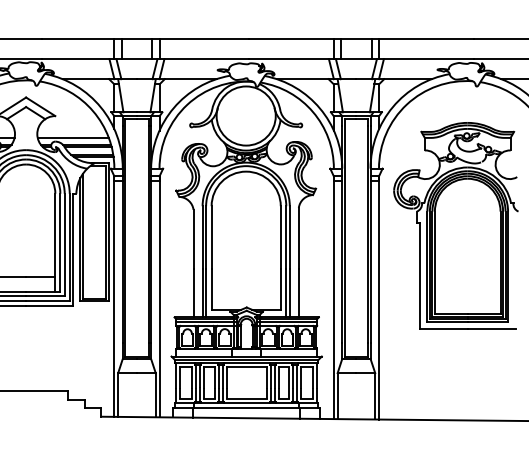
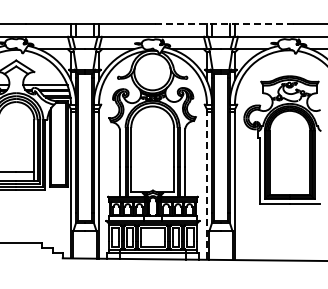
line: (362, 39) -> (224, 24), solid -> dashed
line: (334, 299) -> (207, 185), solid -> dashed

